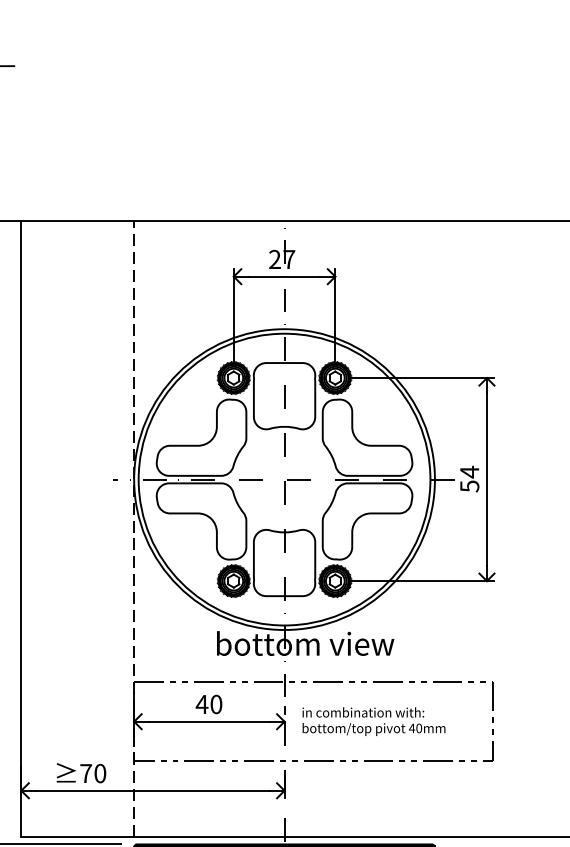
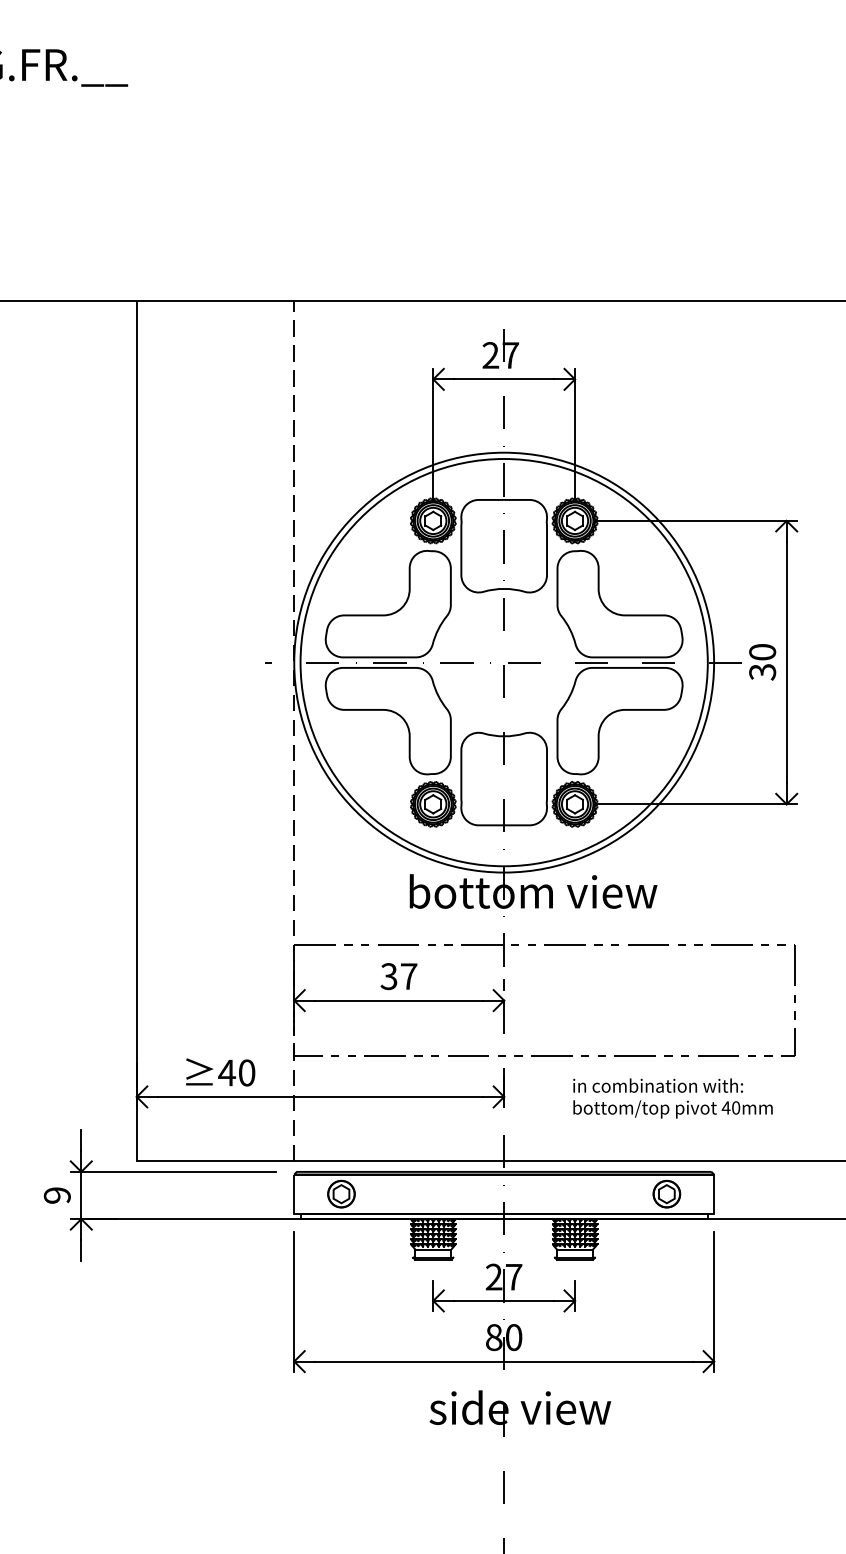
text: (469, 478) -> (762, 661), 54 -> 30
text: (208, 704) -> (398, 976), 40 -> 37
text: (373, 721) -> (672, 1098), moved
text: (86, 773) -> (227, 1072), 70 -> 40

